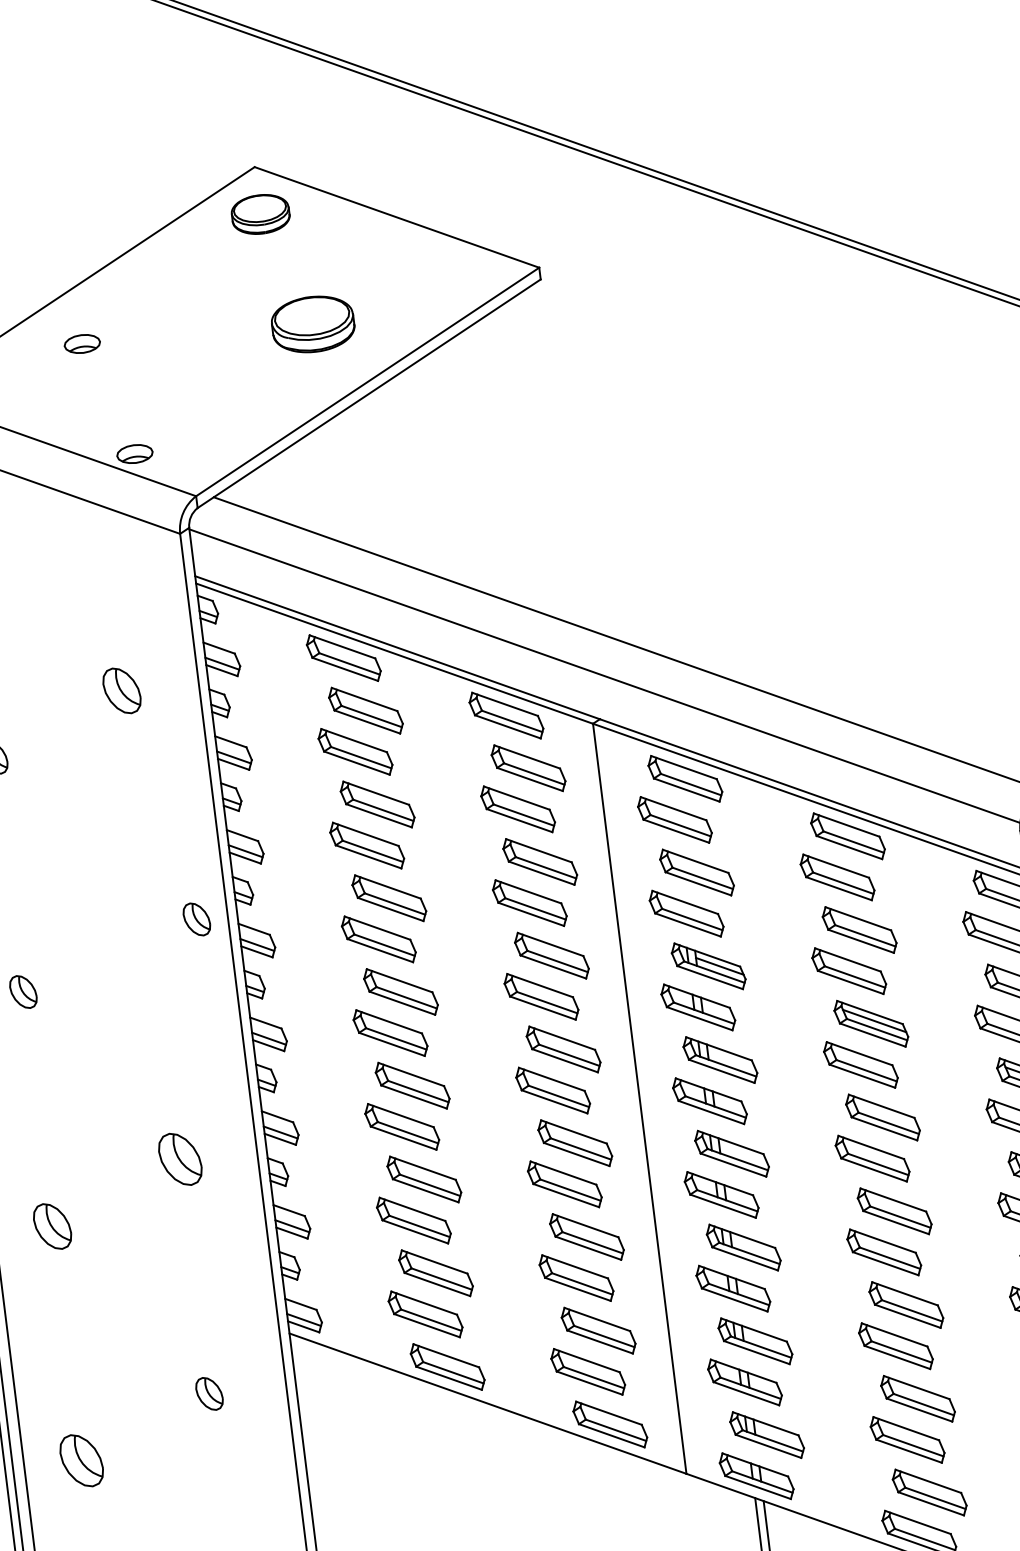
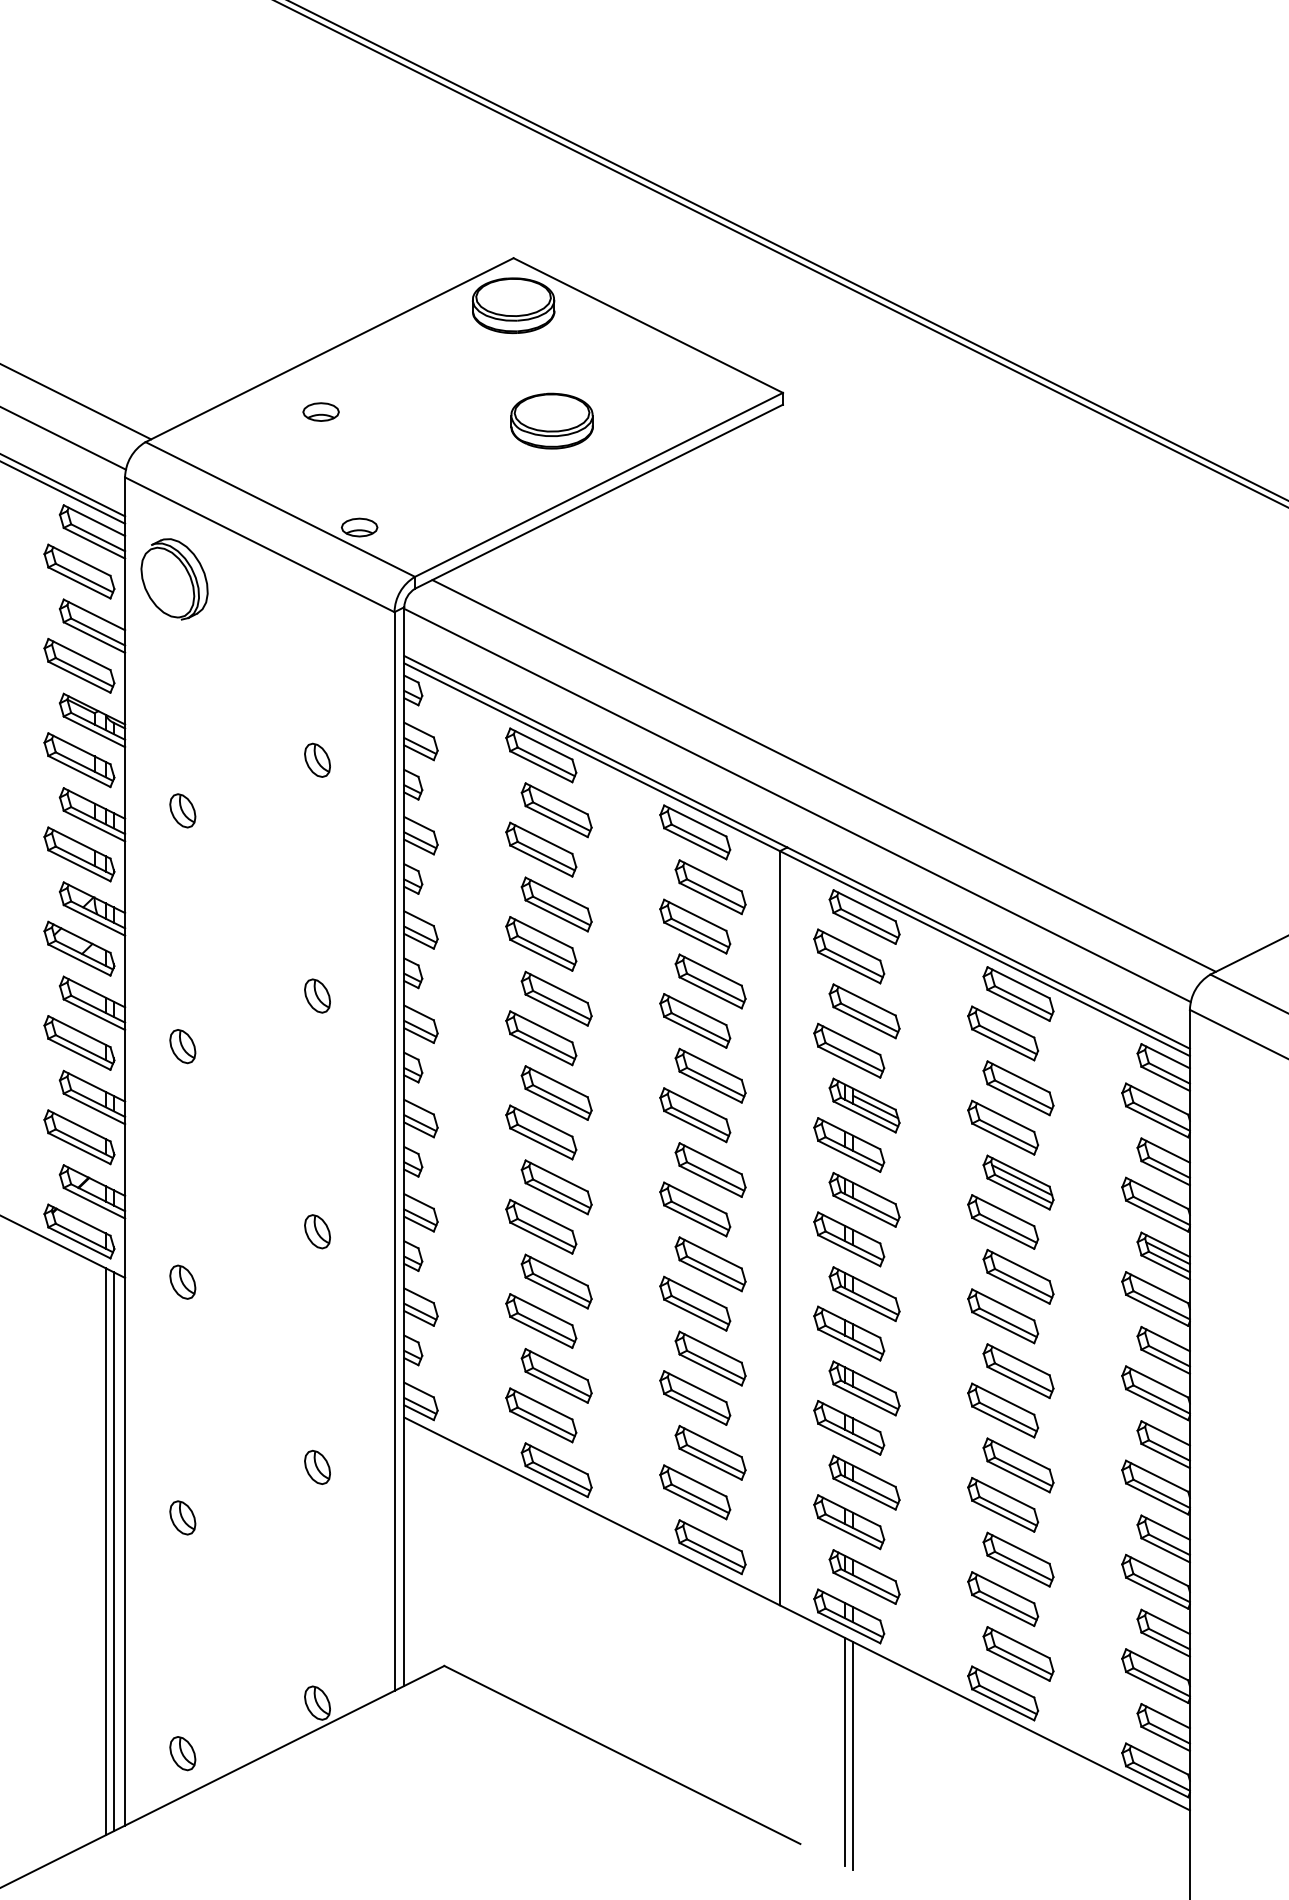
part: (260, 214) -> (513, 305), size x1.43
part: (121, 689) -> (317, 759), size x0.71
part: (196, 918) -> (317, 995), moved
part: (180, 1159) -> (317, 1231), size x0.62
part: (52, 1225) -> (182, 1281), size x0.71
part: (81, 1460) -> (182, 1517), size x0.62

